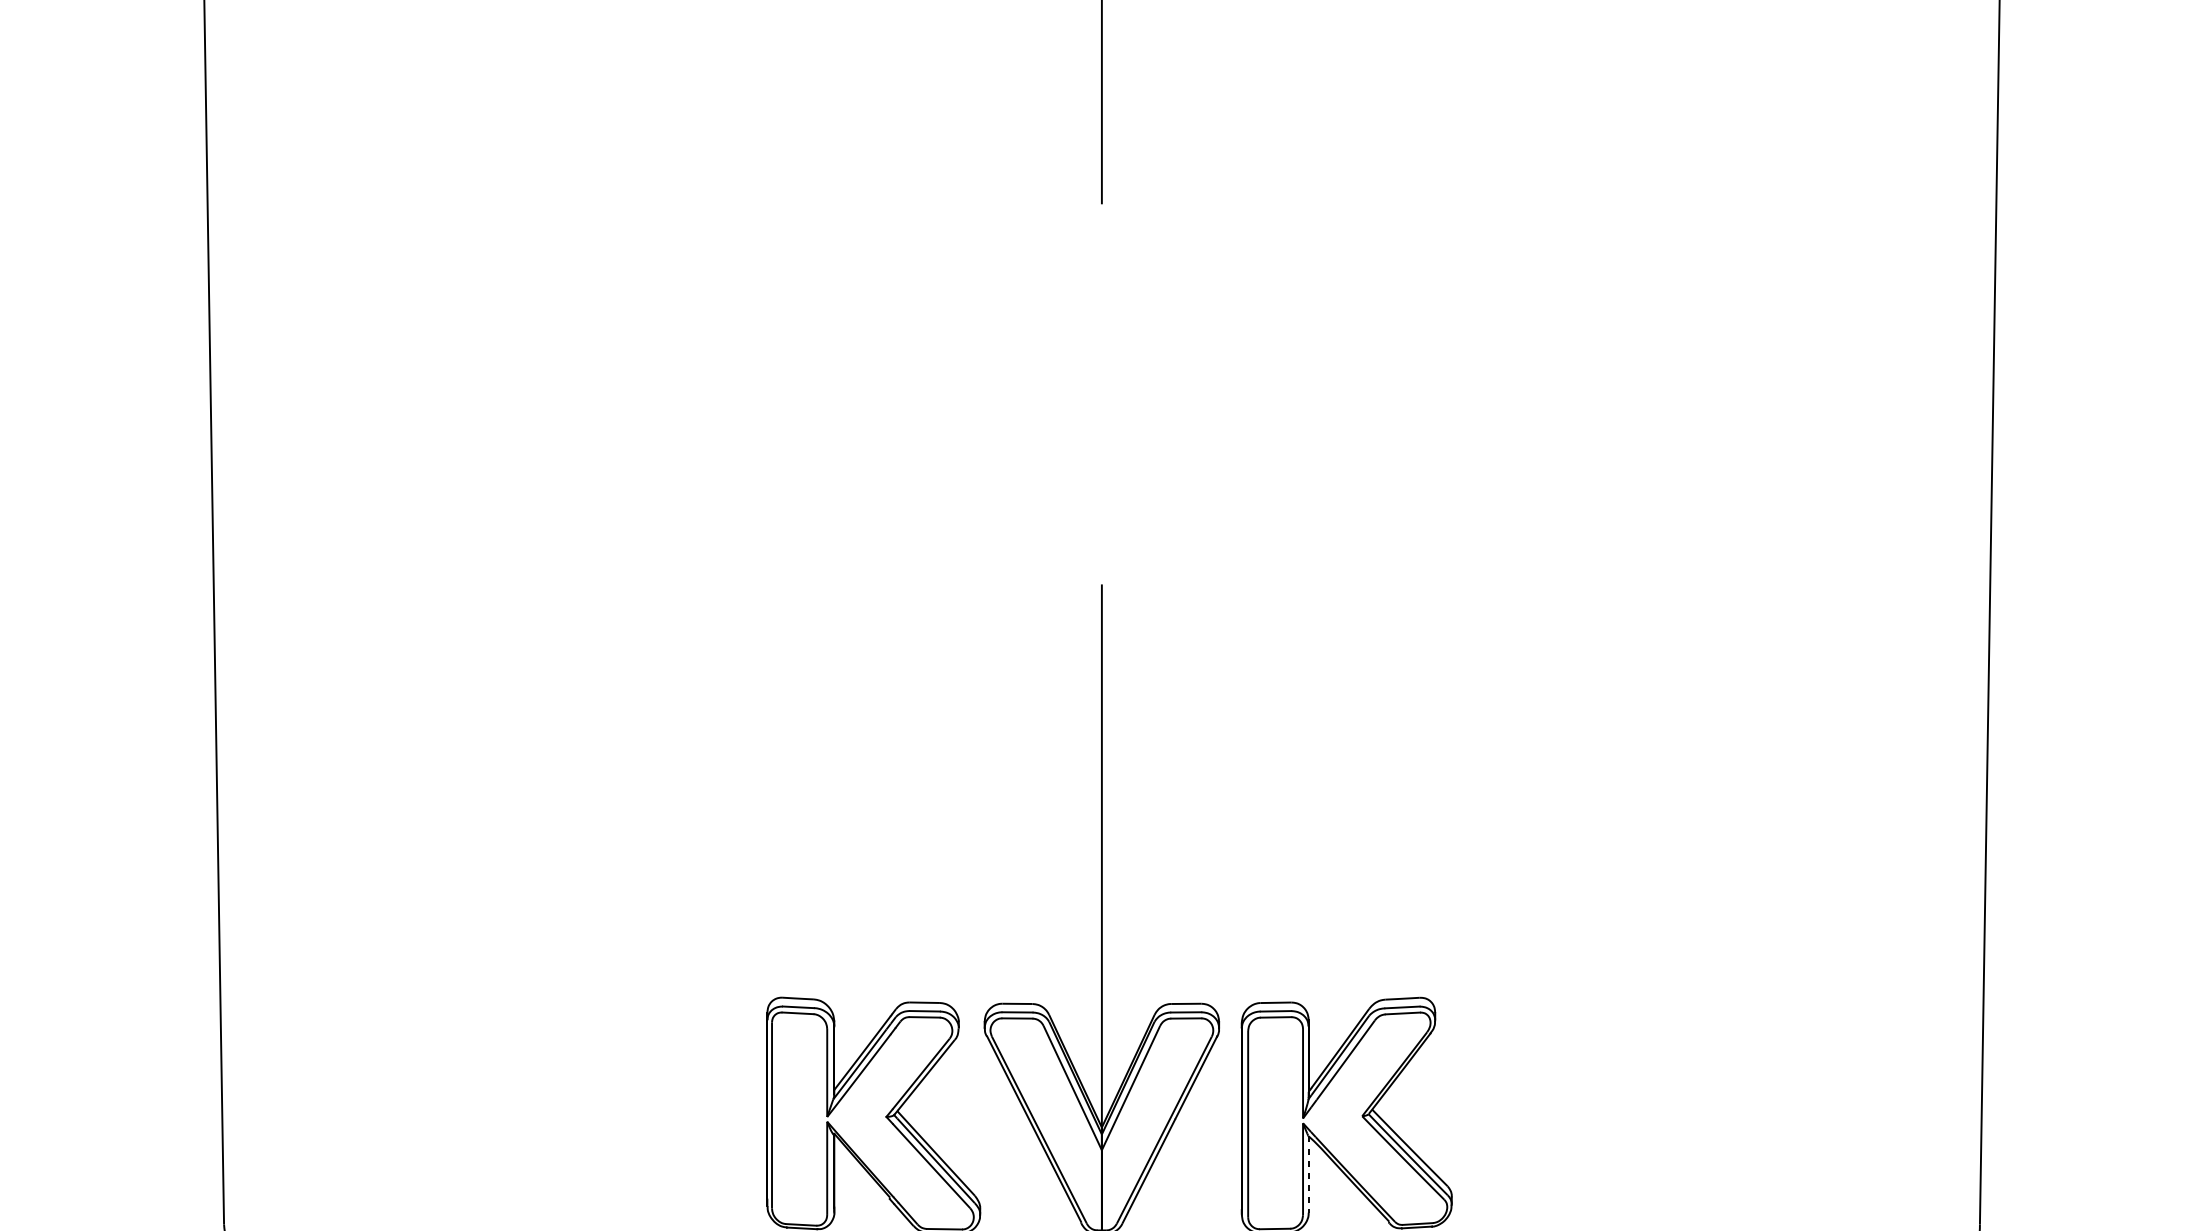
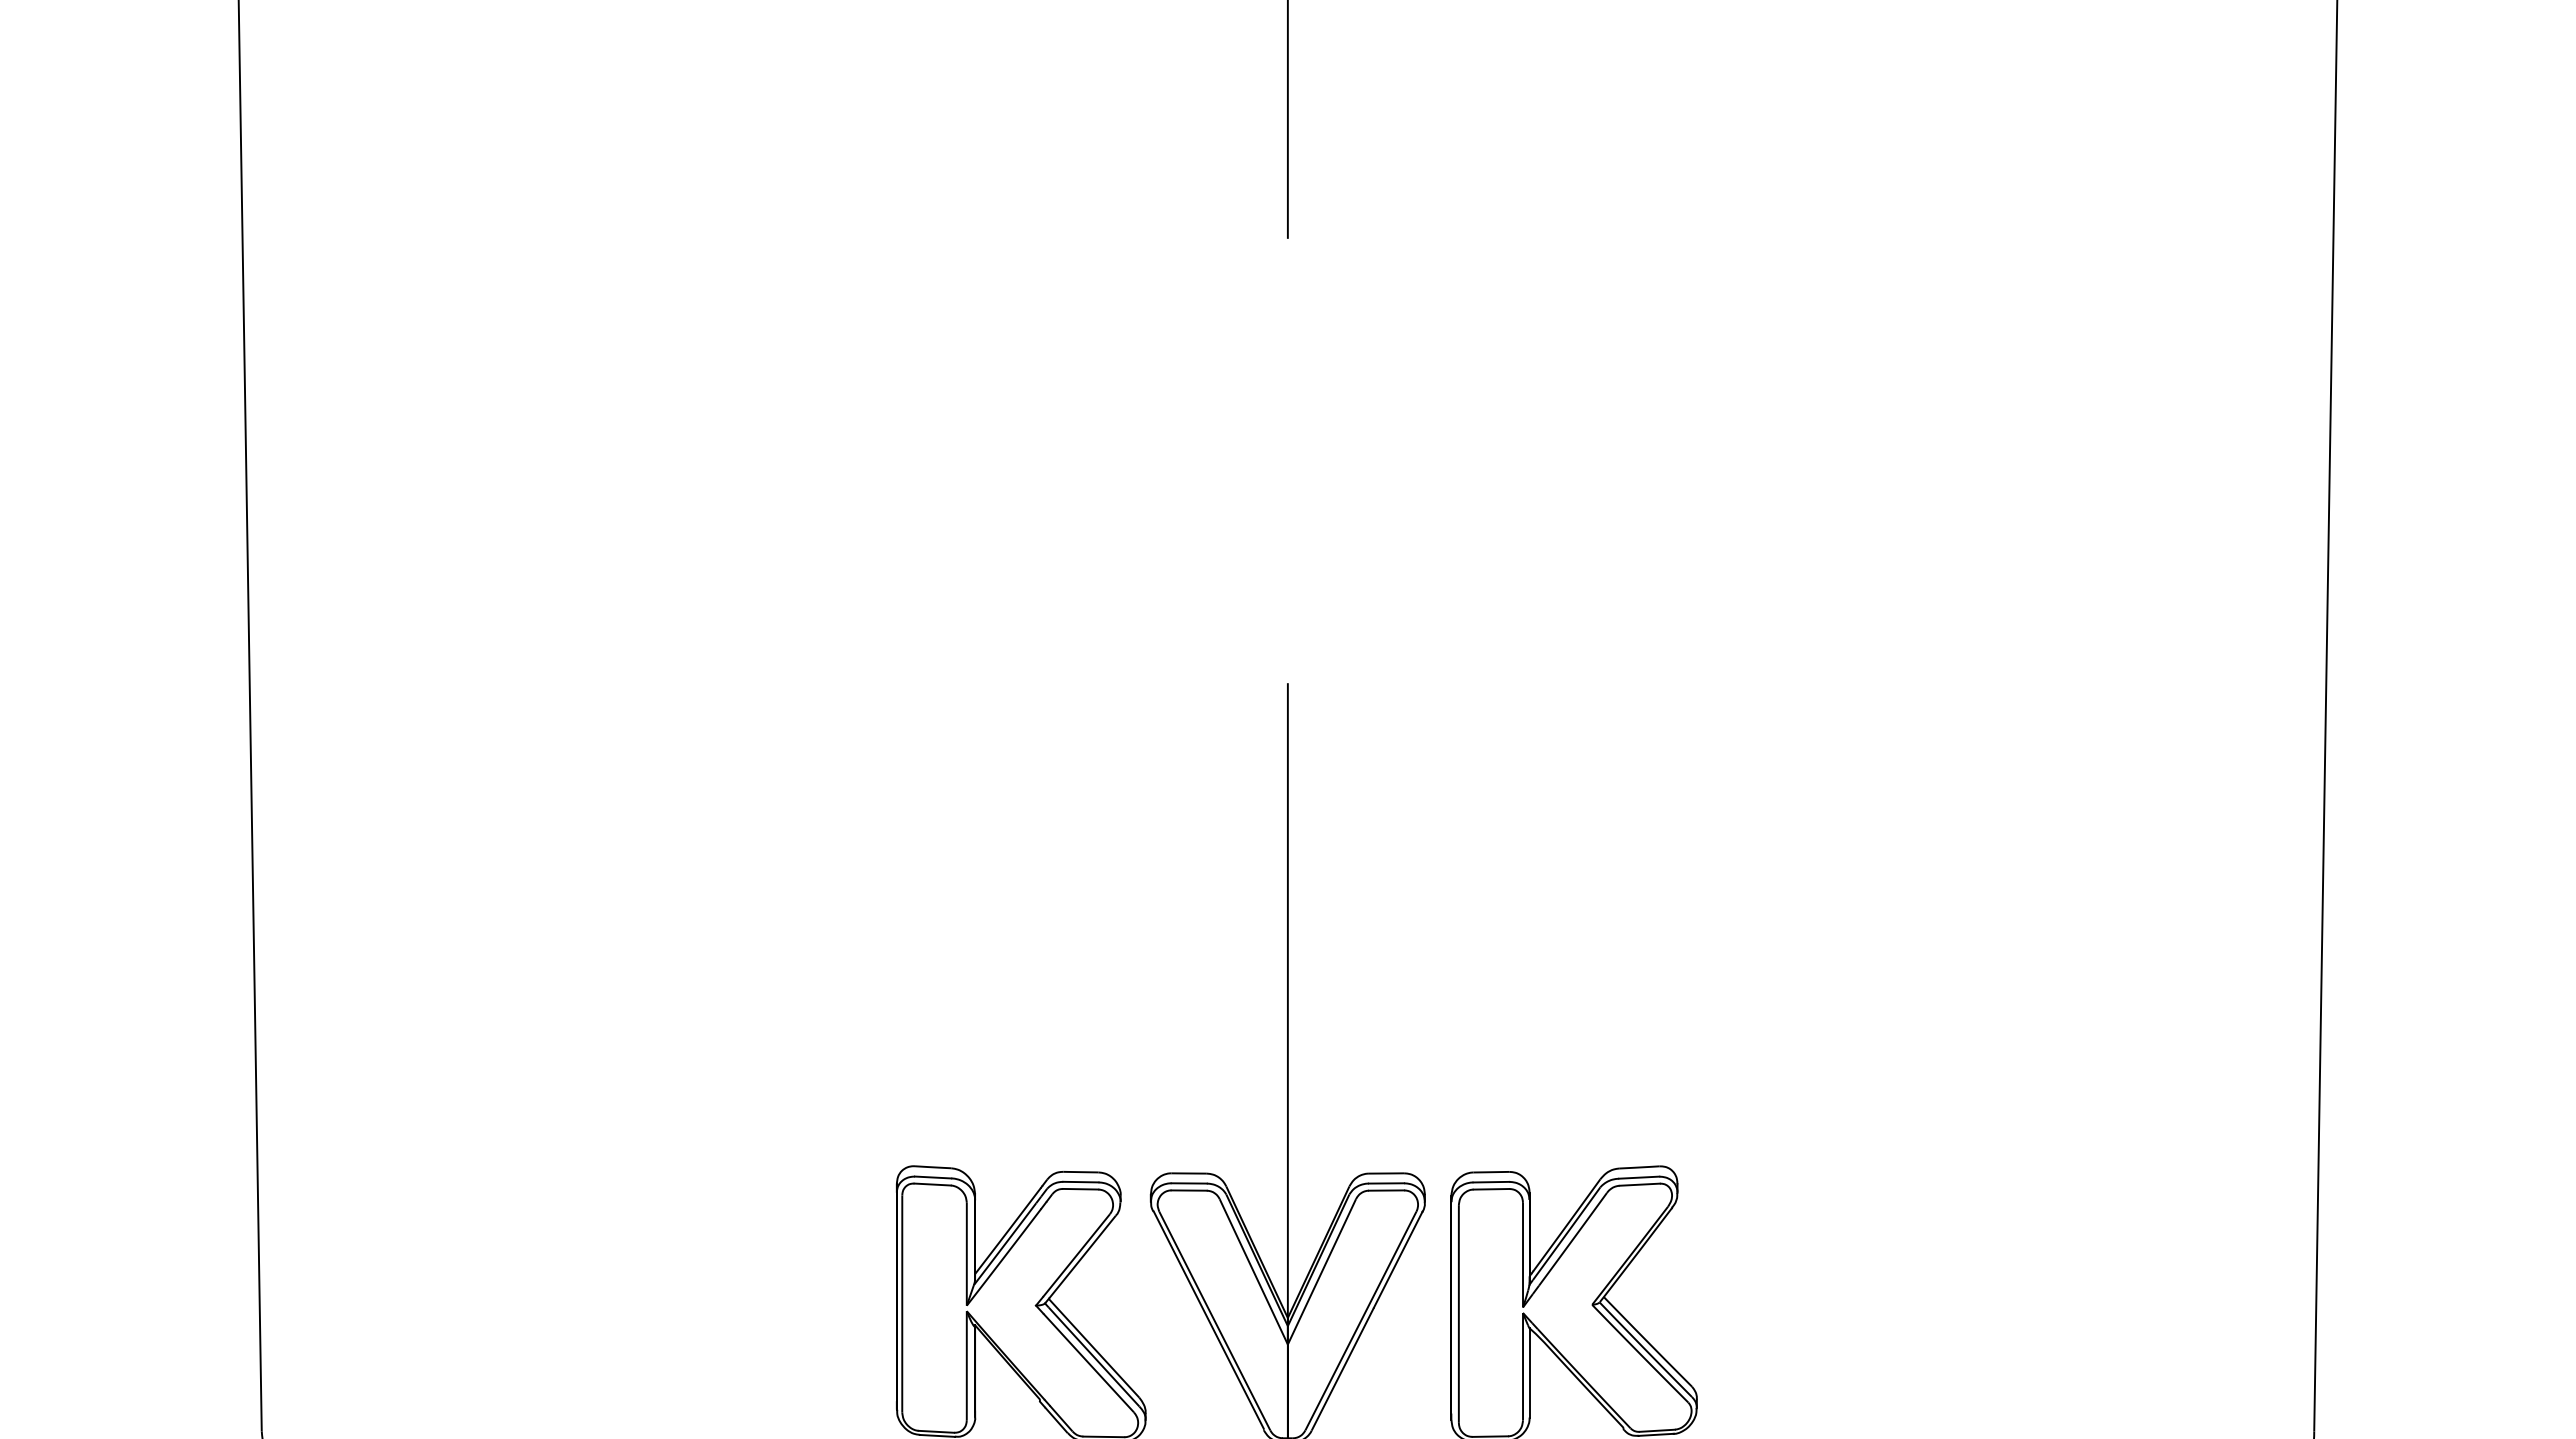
line: (1308, 1174) -> (1529, 1372), dashed -> solid

